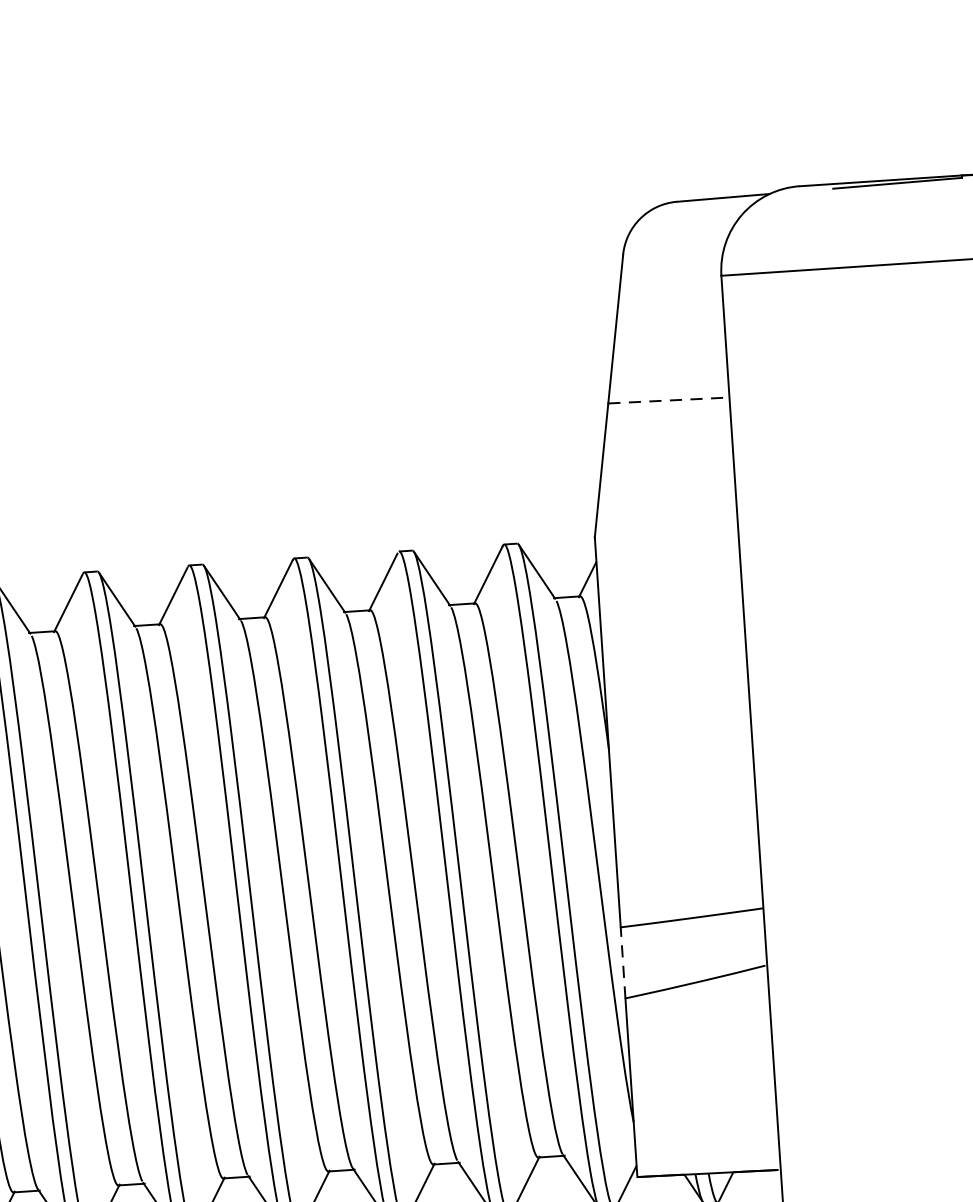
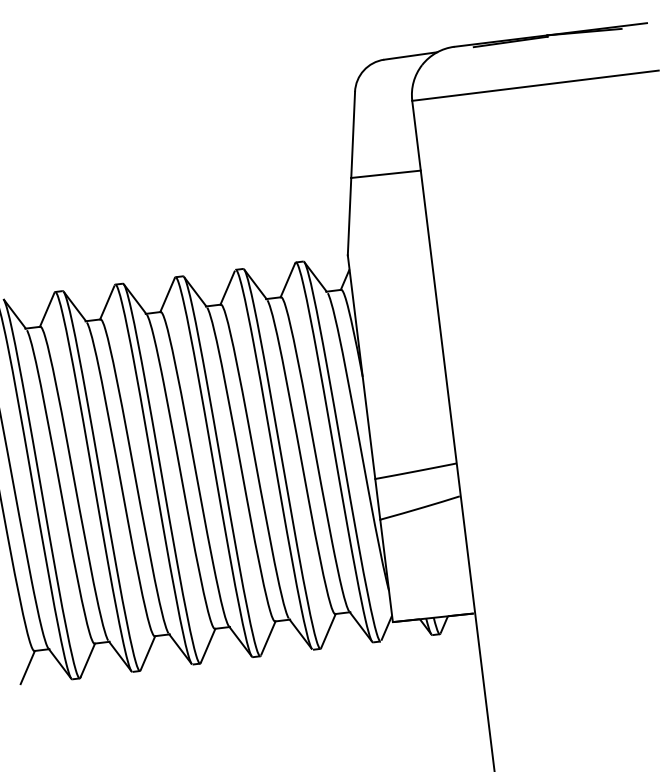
line: (669, 400) -> (386, 174), dashed -> solid
line: (622, 963) -> (377, 499), dashed -> solid

